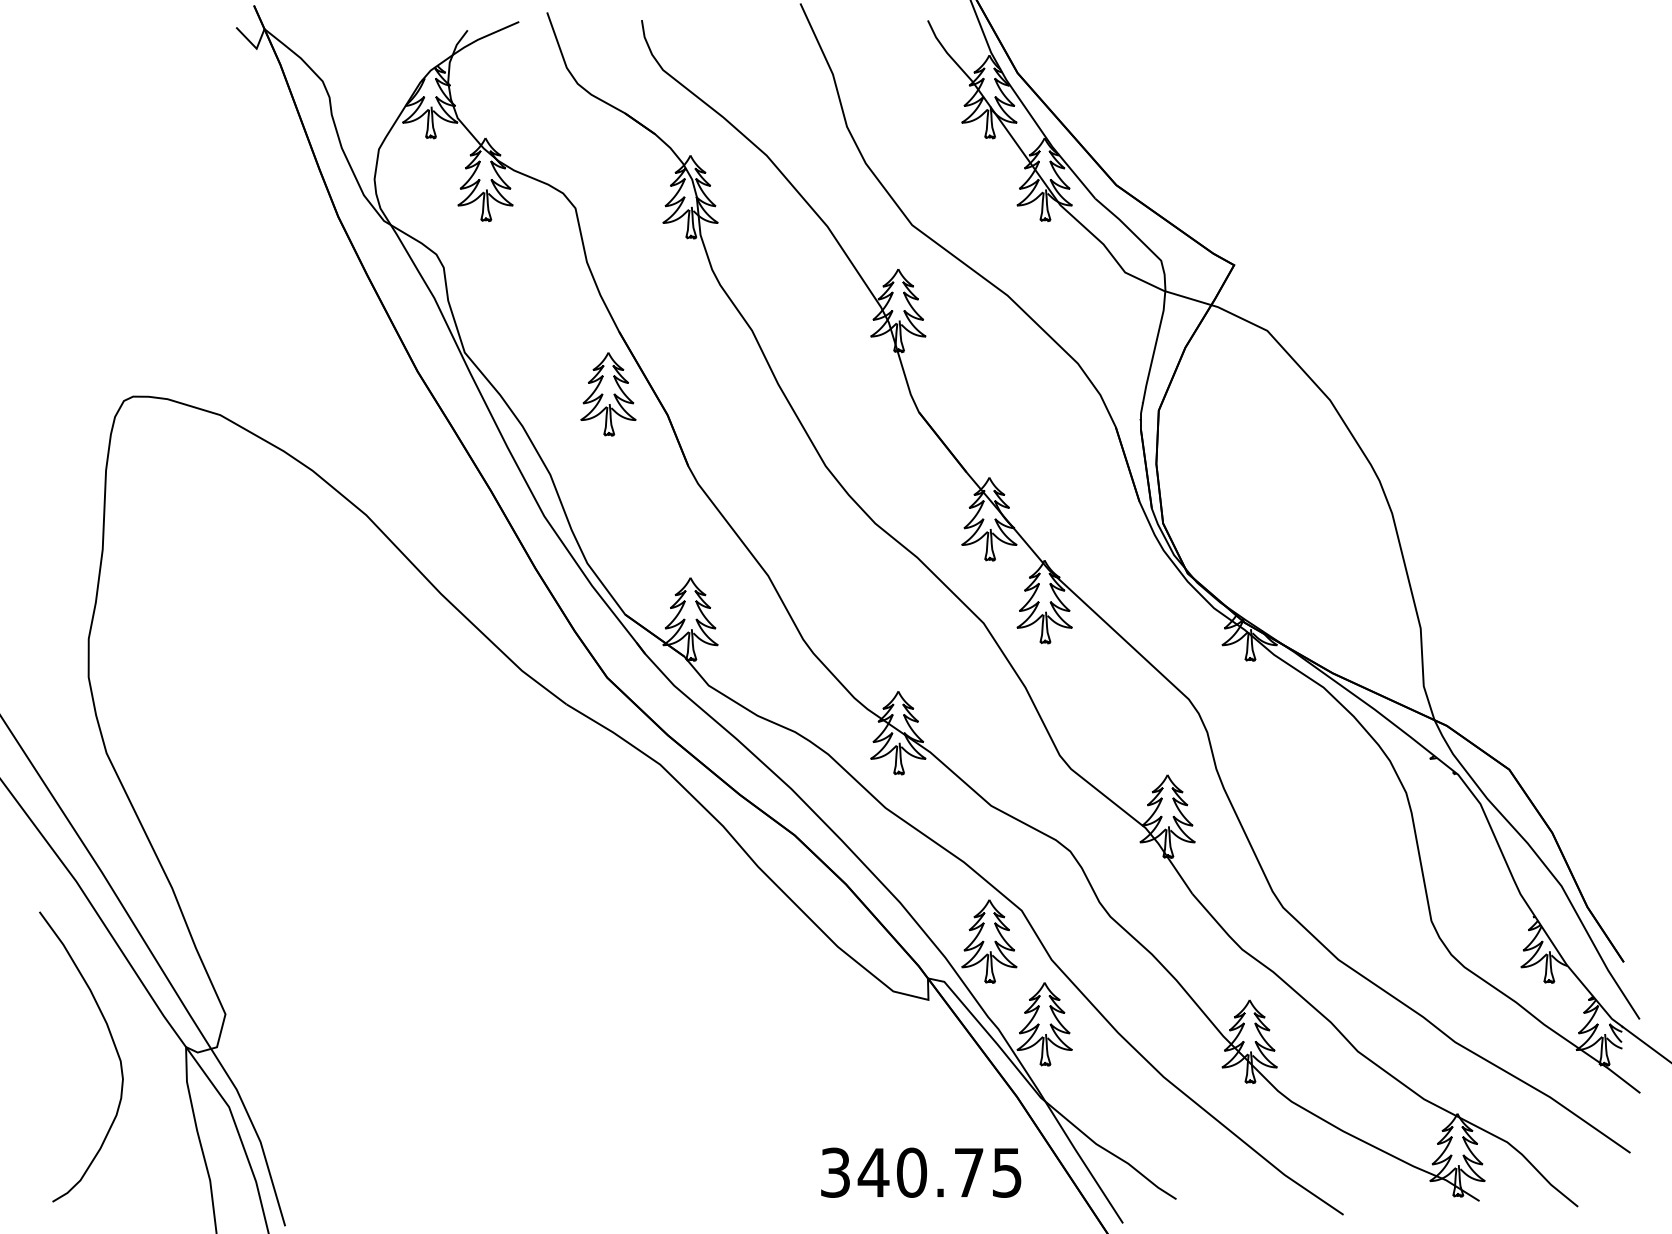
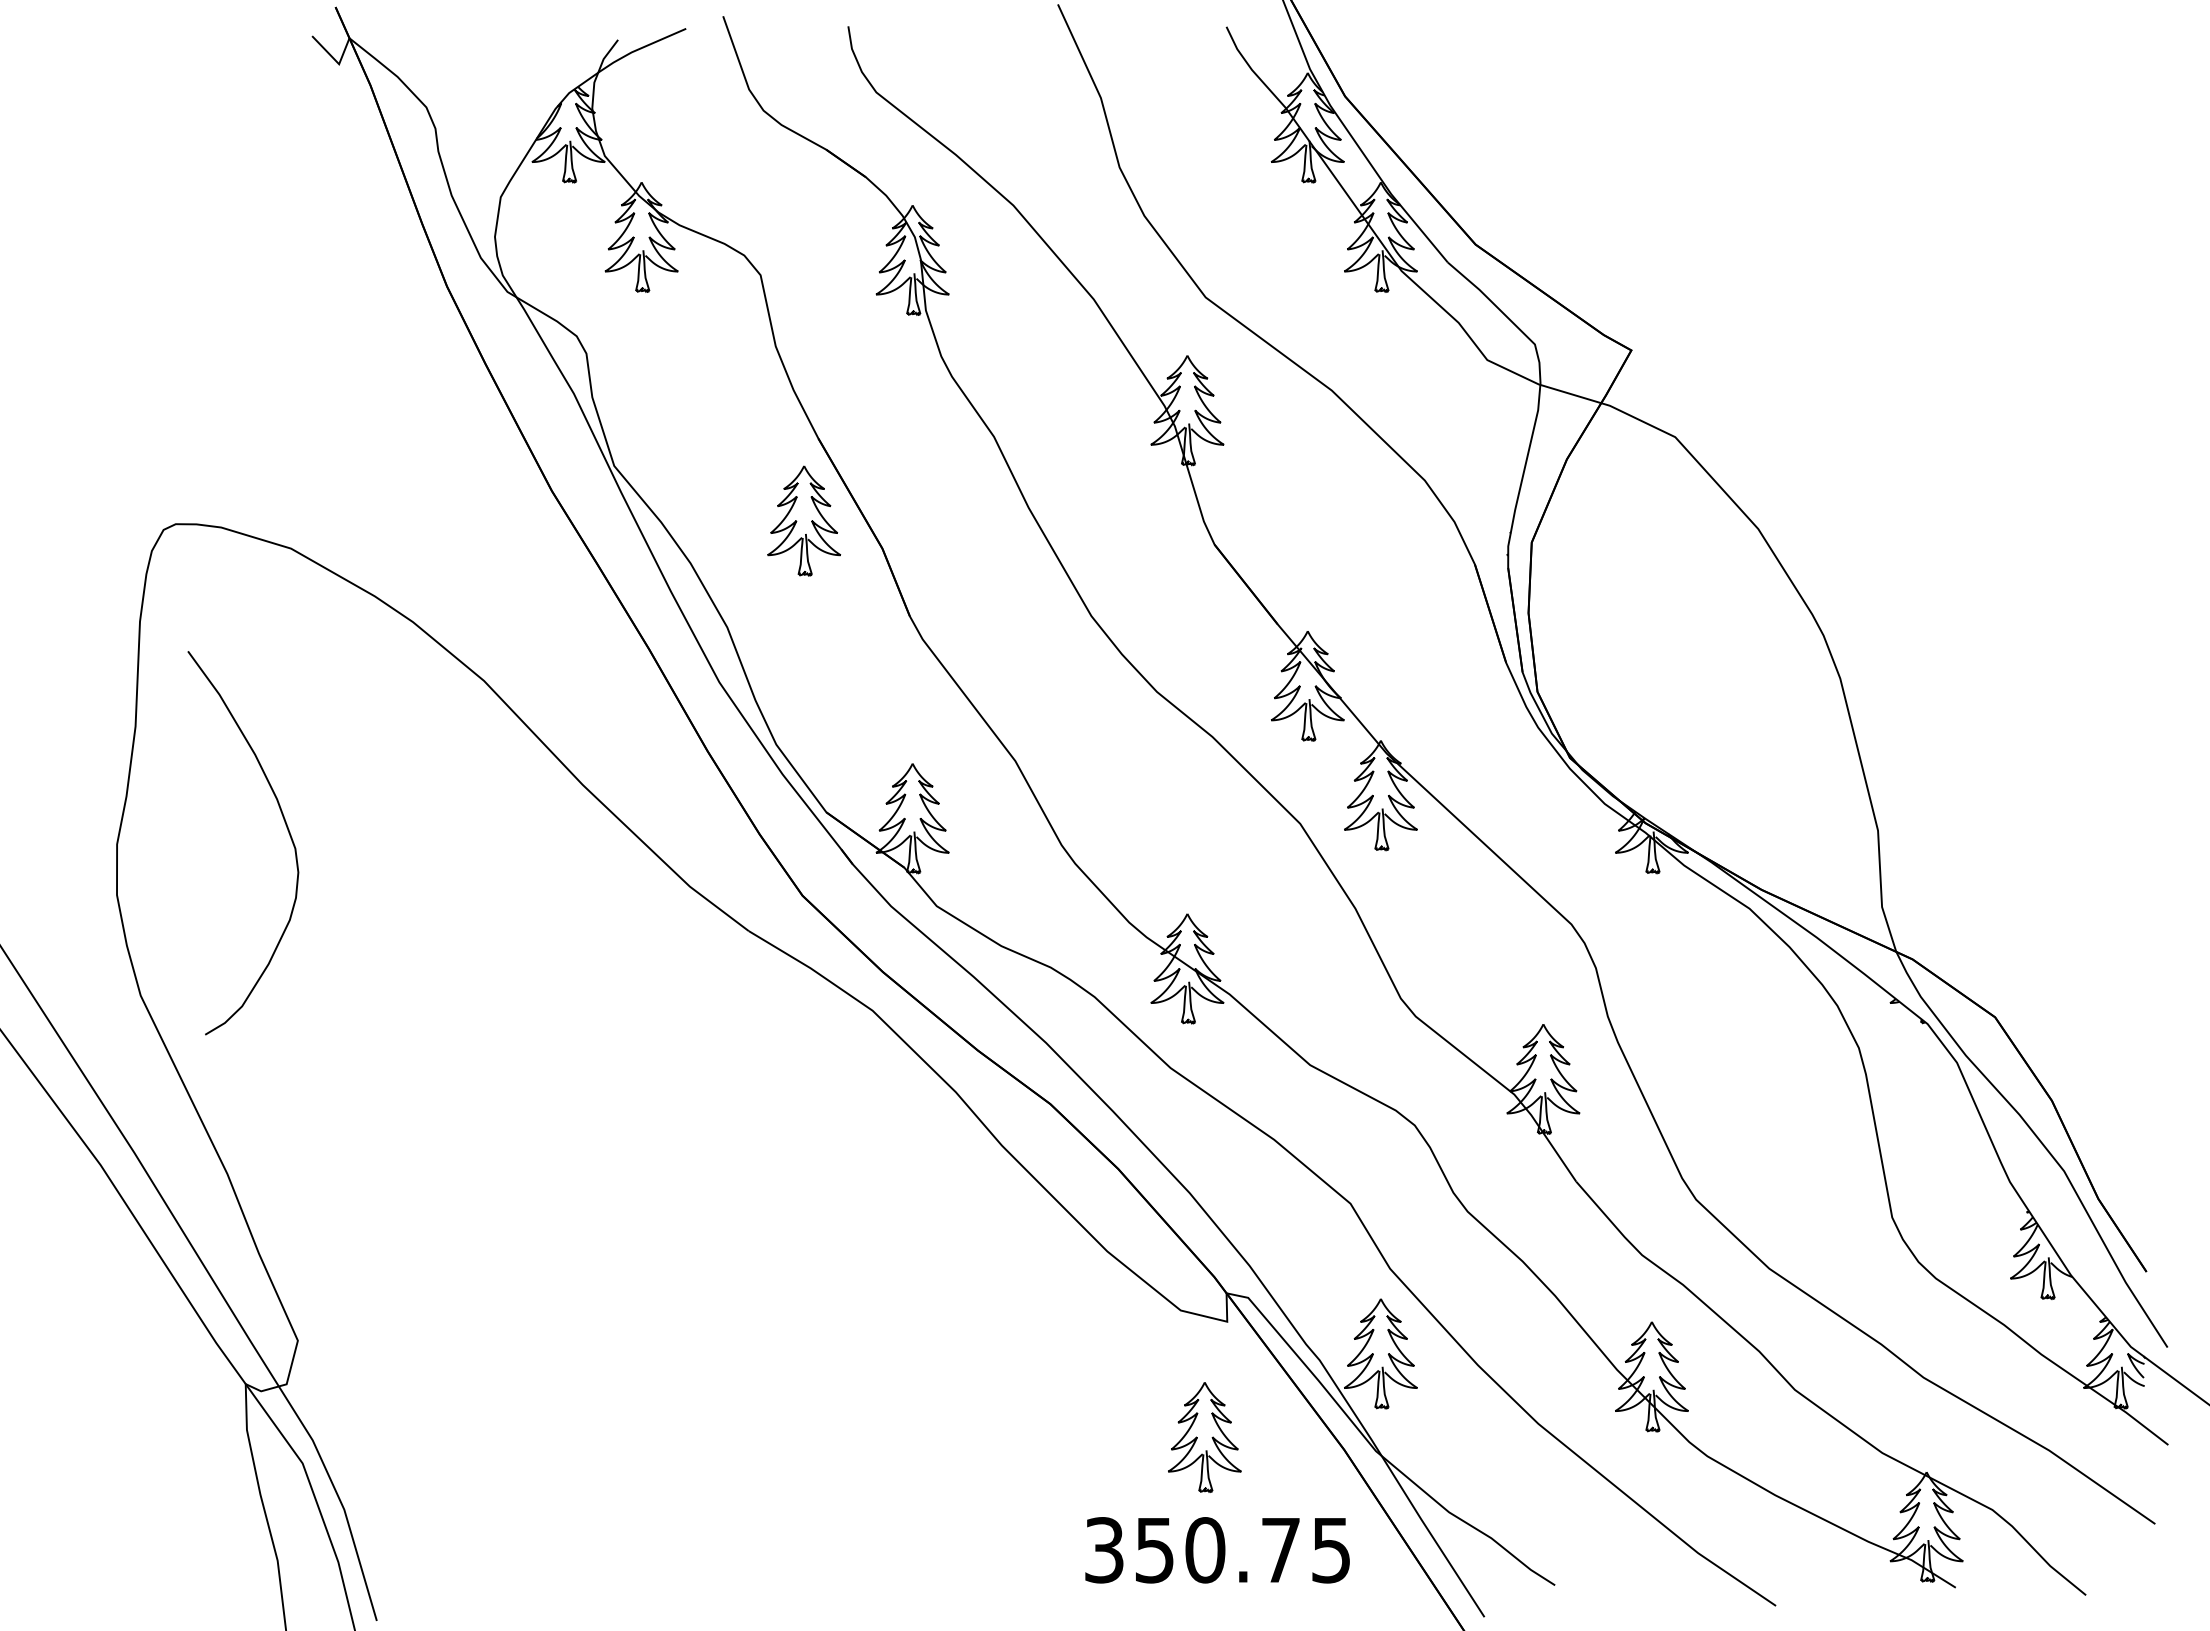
part: (989, 941) -> (1204, 1437), moved
curve: (114, 1045) -> (286, 828), moved
text: (873, 1172) -> (1154, 1550), 340.75 -> 350.75

